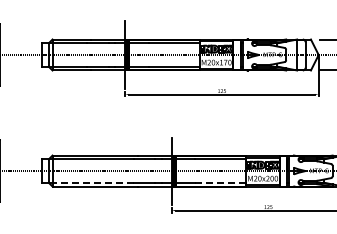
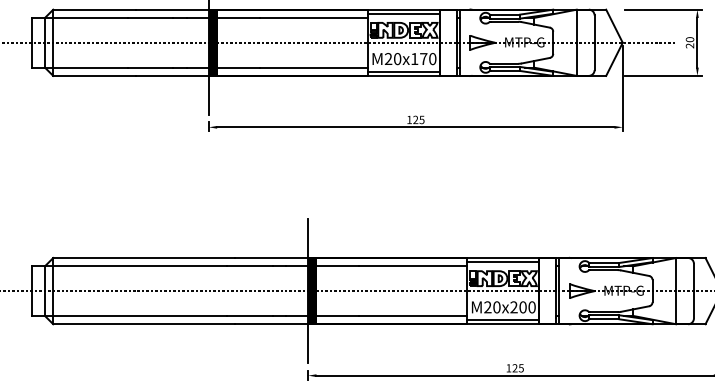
line: (91, 182) -> (136, 315), dashed -> solid
line: (221, 182) -> (414, 315), dashed -> solid

